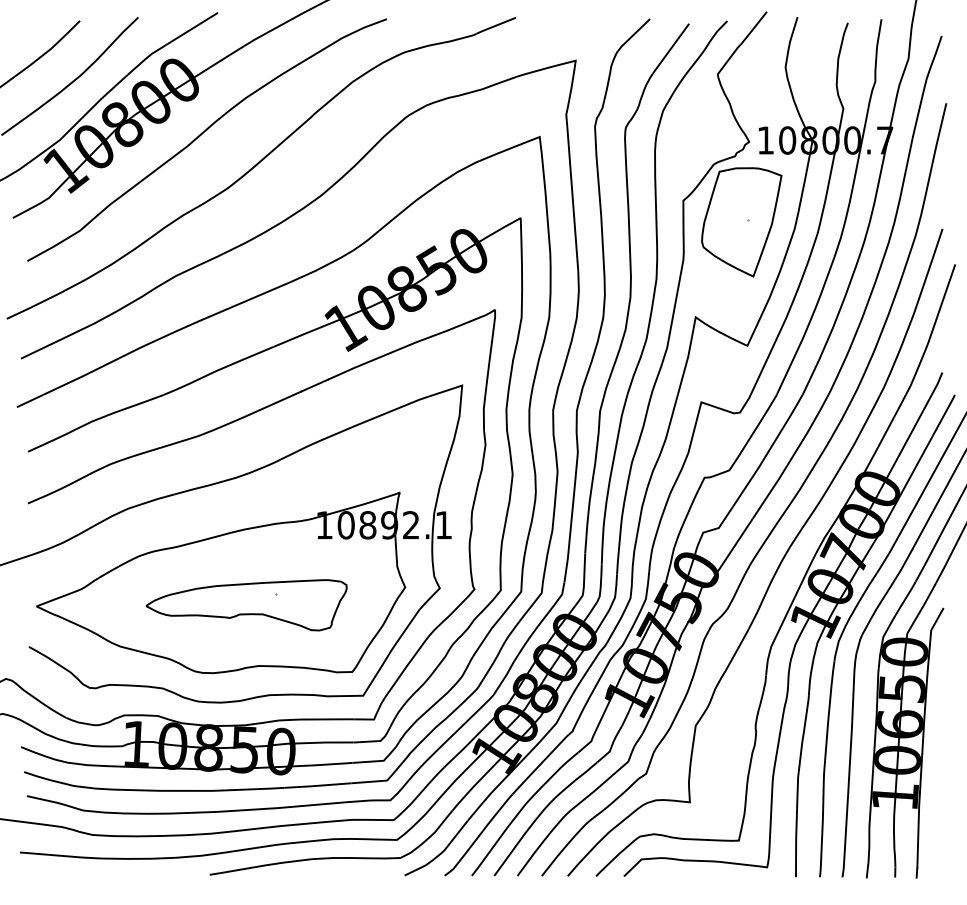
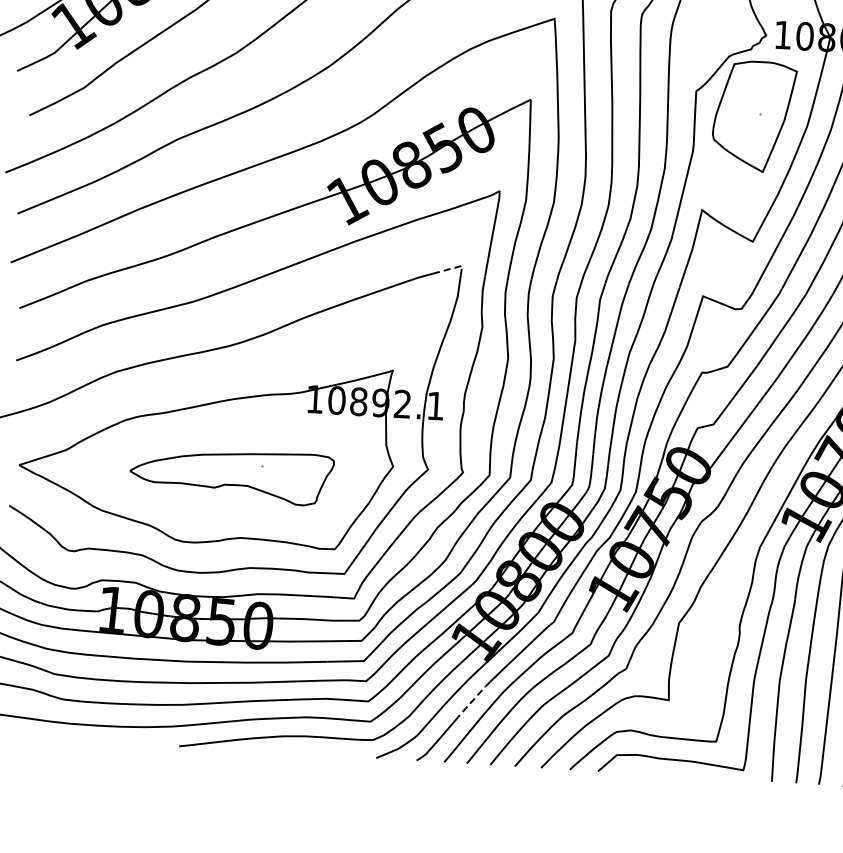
line: (453, 388) -> (453, 268), solid -> dashed
line: (497, 812) -> (473, 699), solid -> dashed

